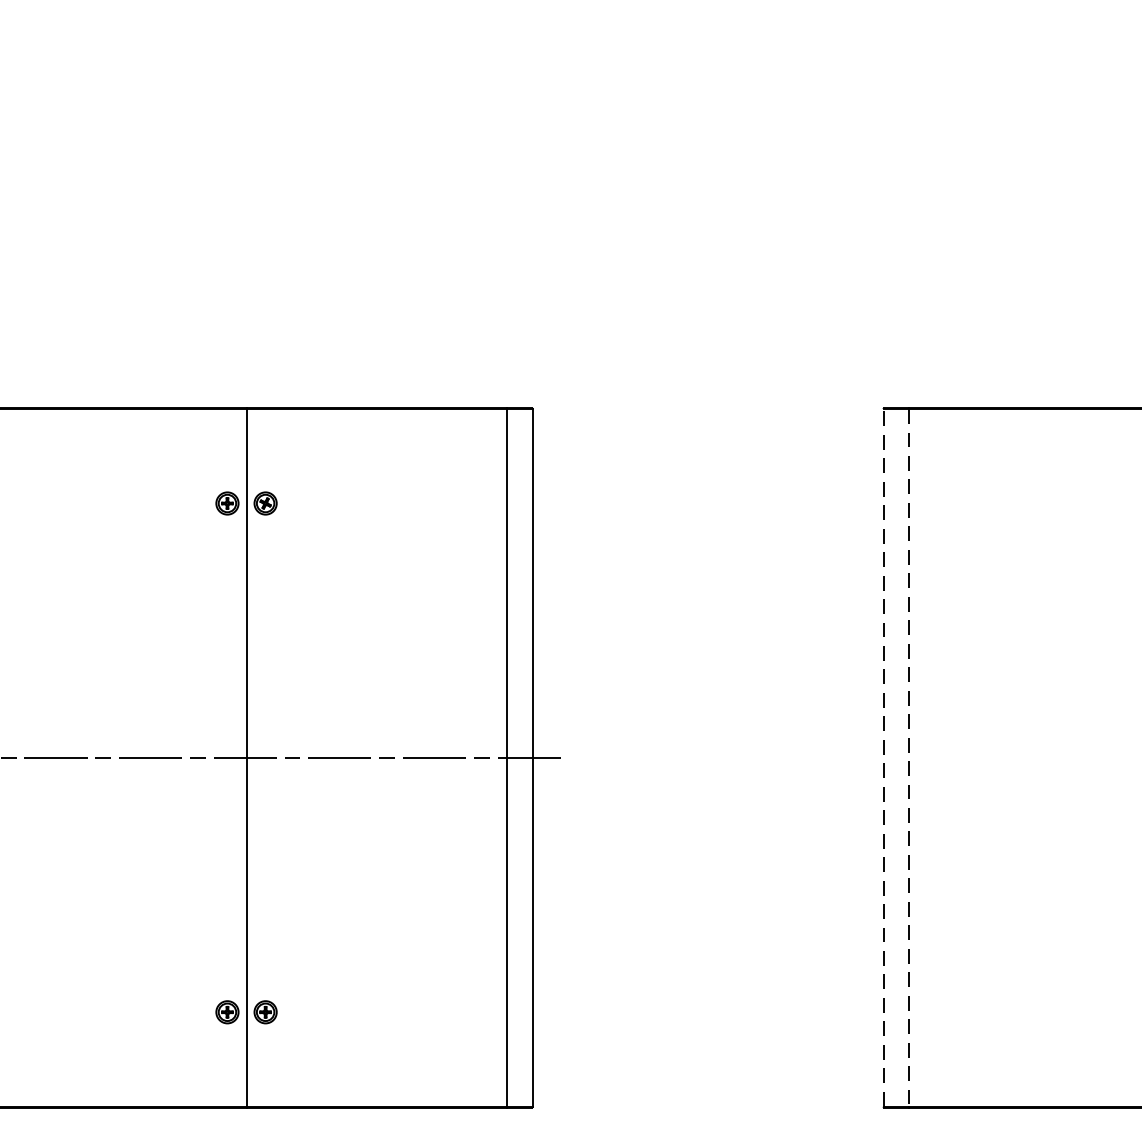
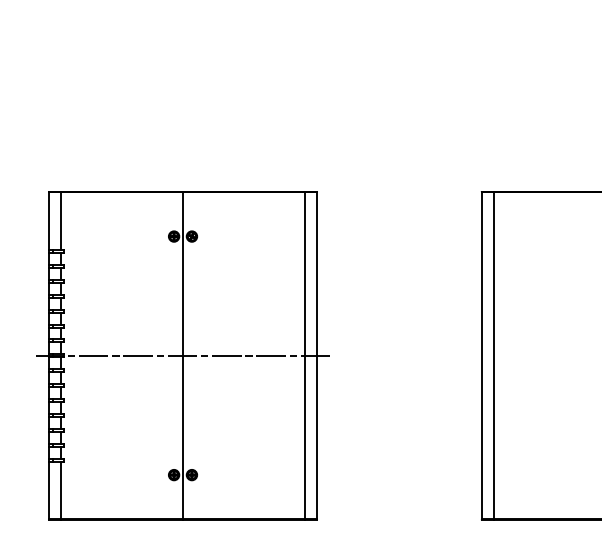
line: (883, 757) -> (481, 355), dashed -> solid
line: (908, 757) -> (493, 355), dashed -> solid

